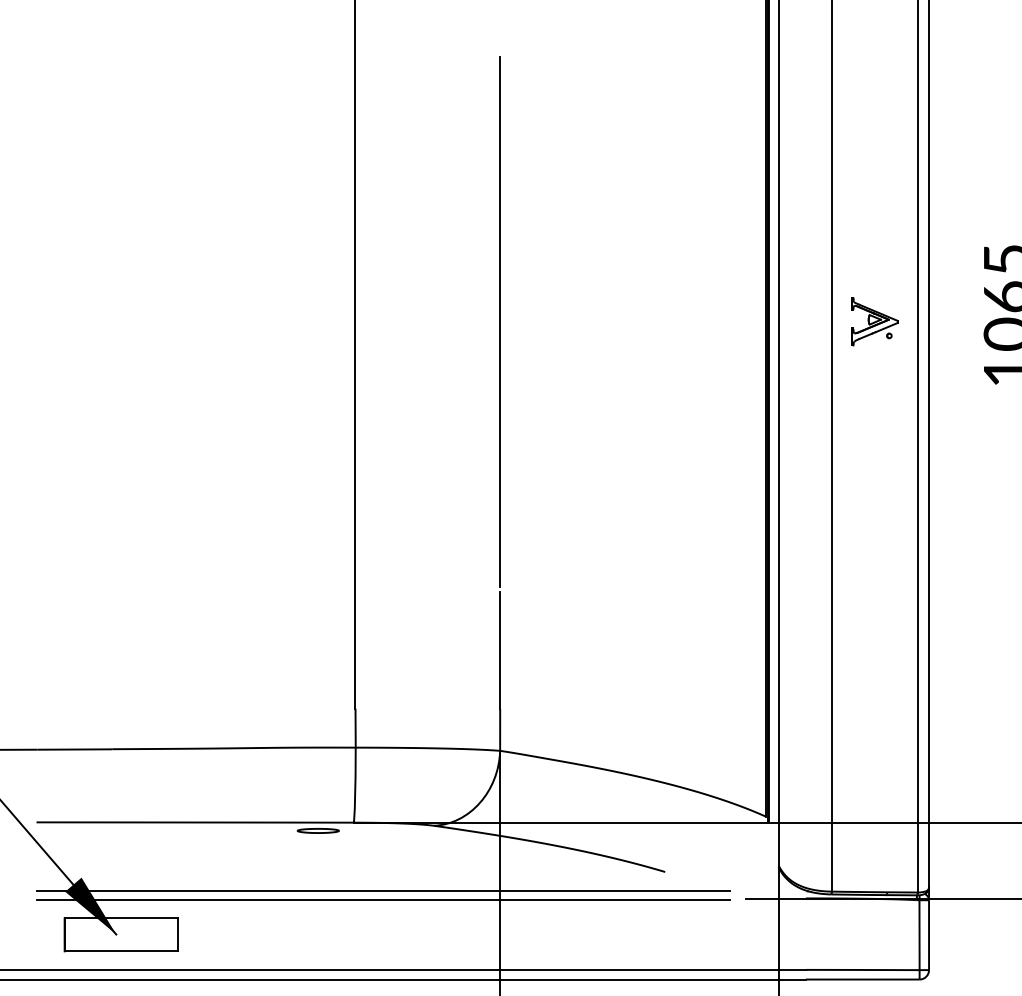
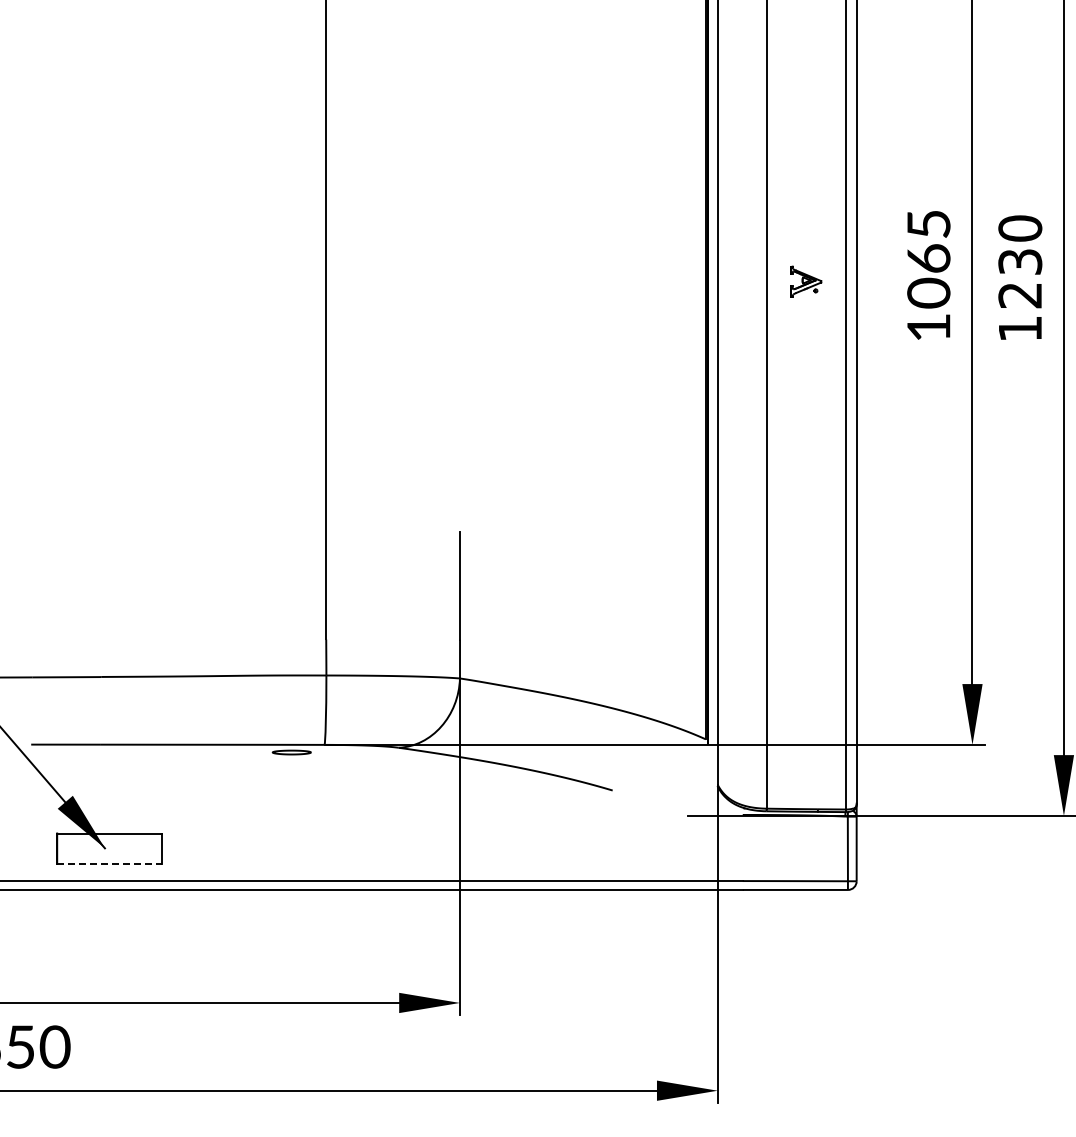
line: (500, 321) -> (460, 281), removed
part: (874, 321) -> (806, 281), size x0.7
line: (382, 891) -> (351, 808), removed
line: (382, 900) -> (351, 816), removed
line: (122, 950) -> (110, 863), solid -> dashed

